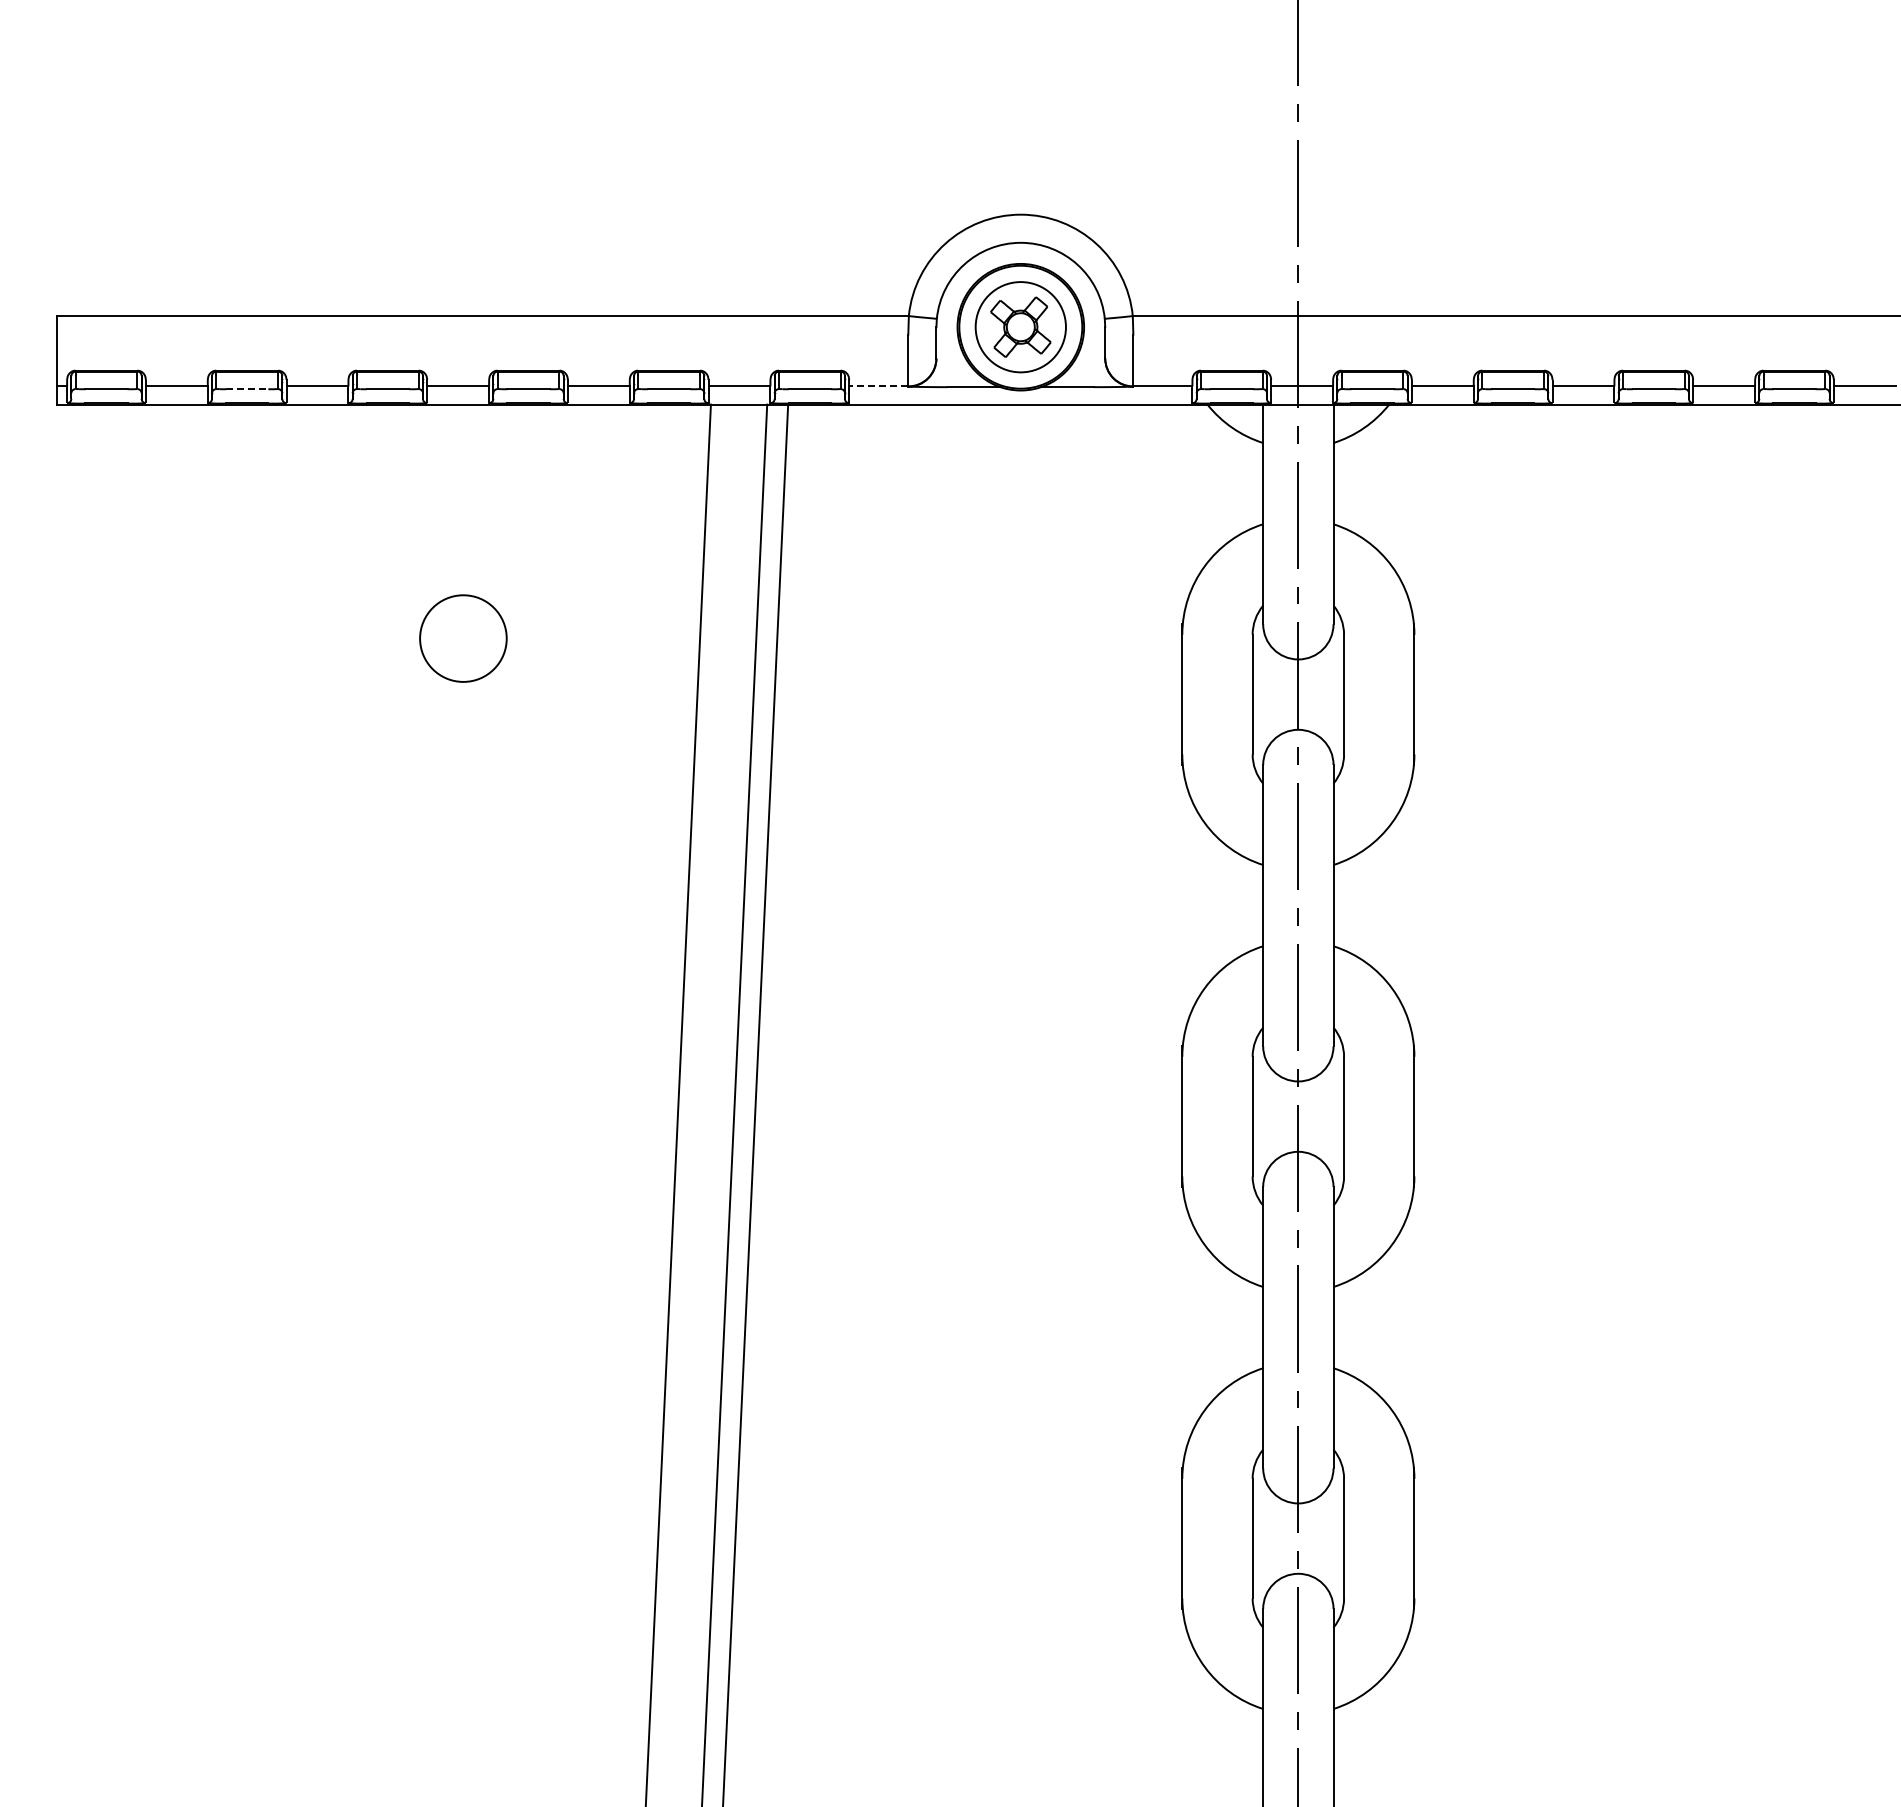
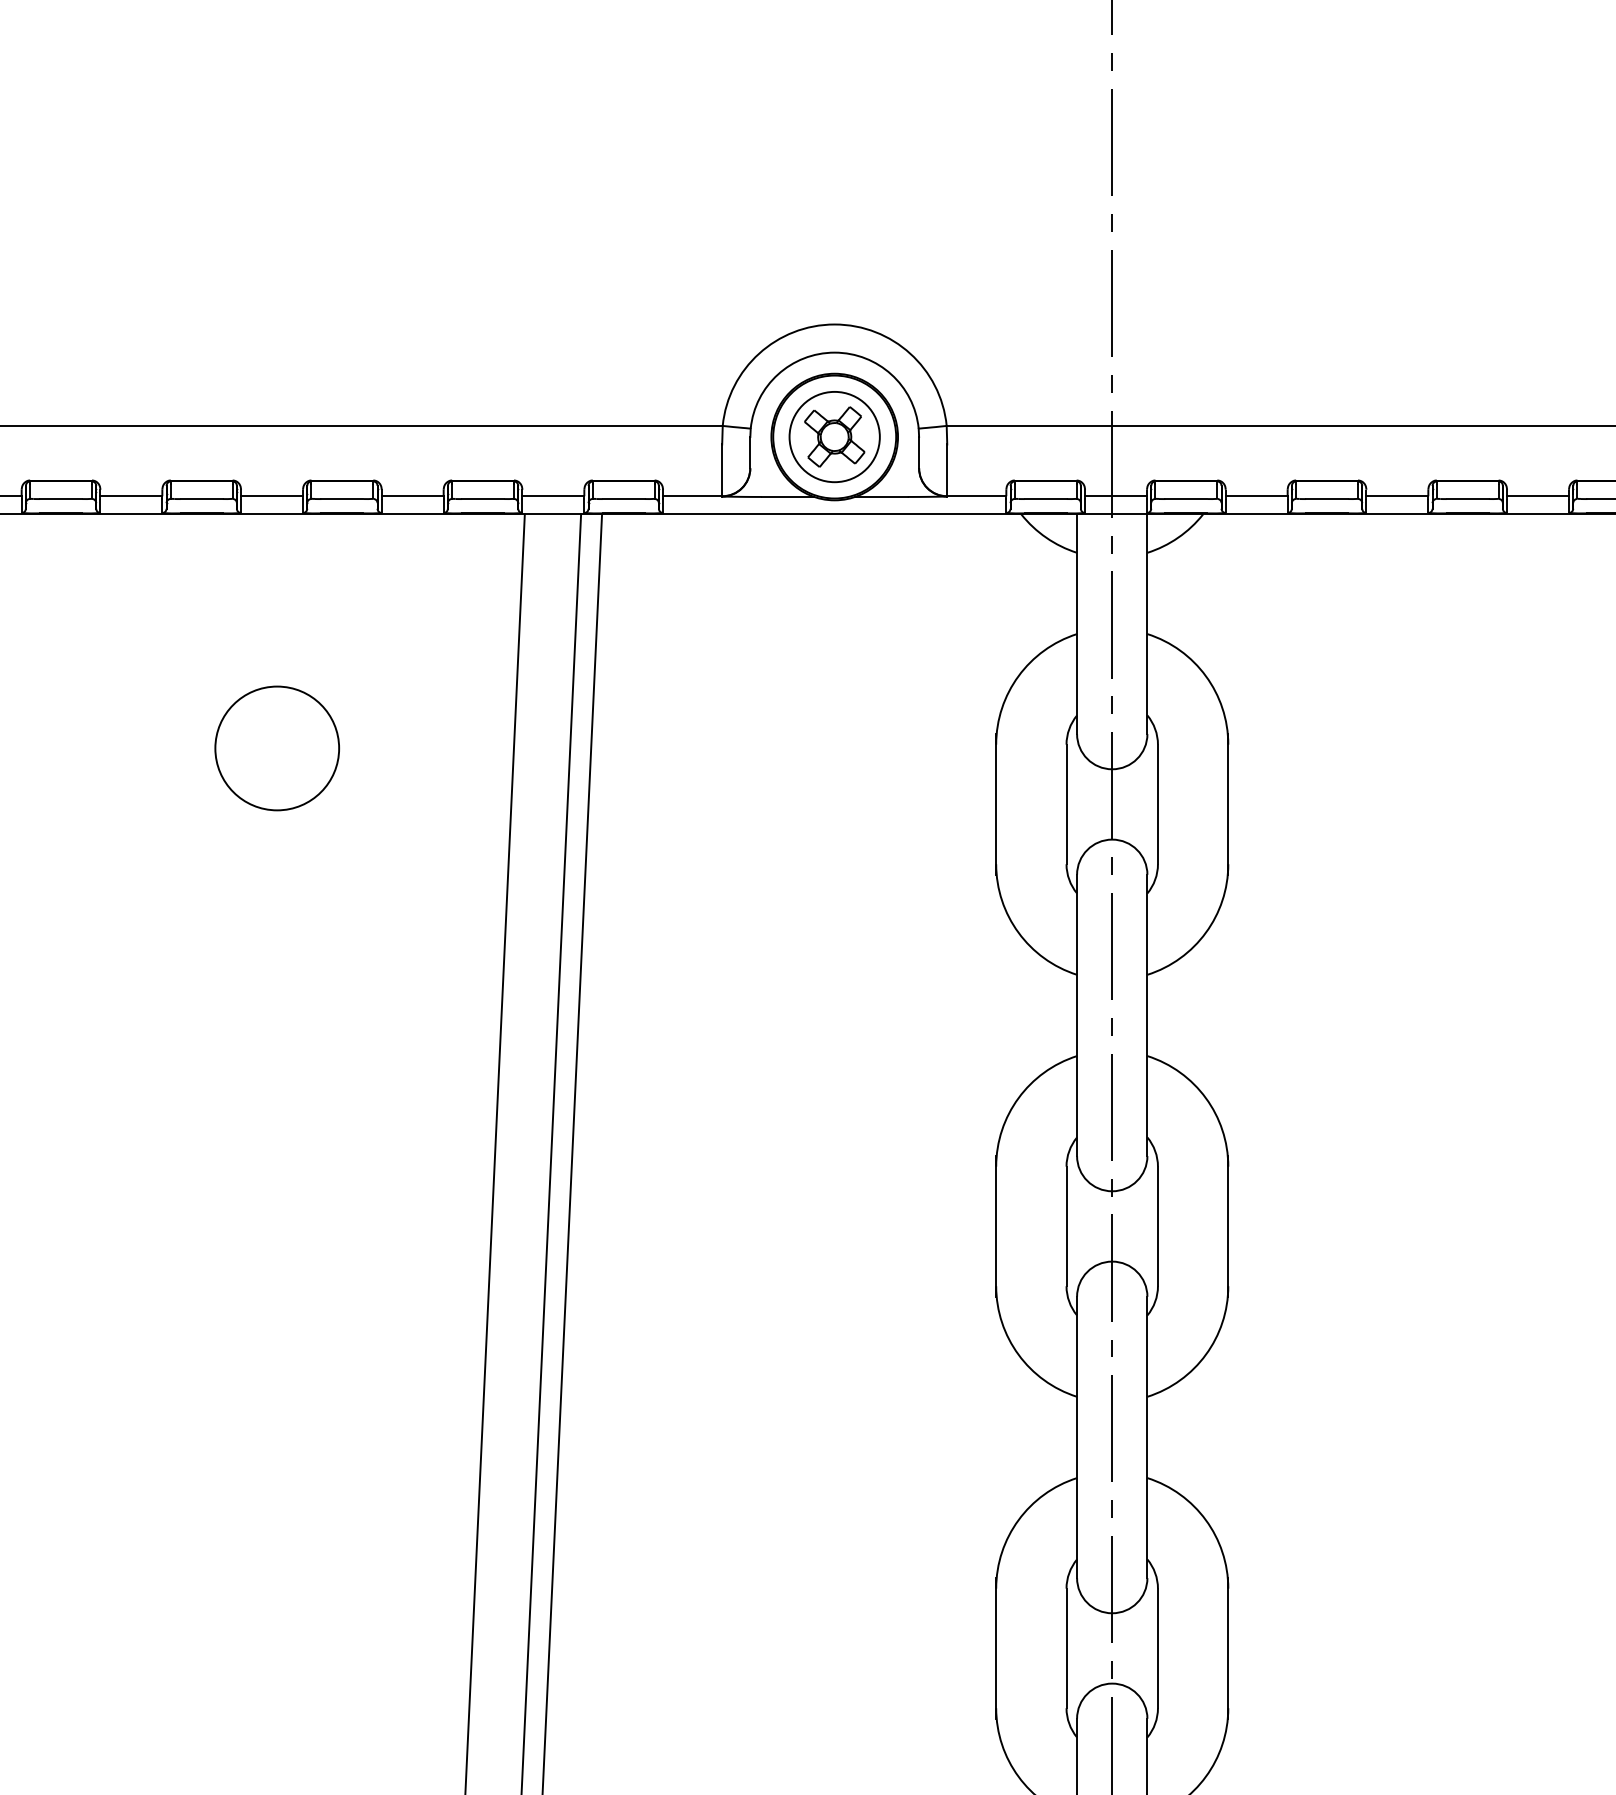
line: (878, 386) -> (692, 496), dashed -> solid
line: (247, 389) -> (61, 499), dashed -> solid
circle: (463, 638) -> (277, 748), size x1.43

